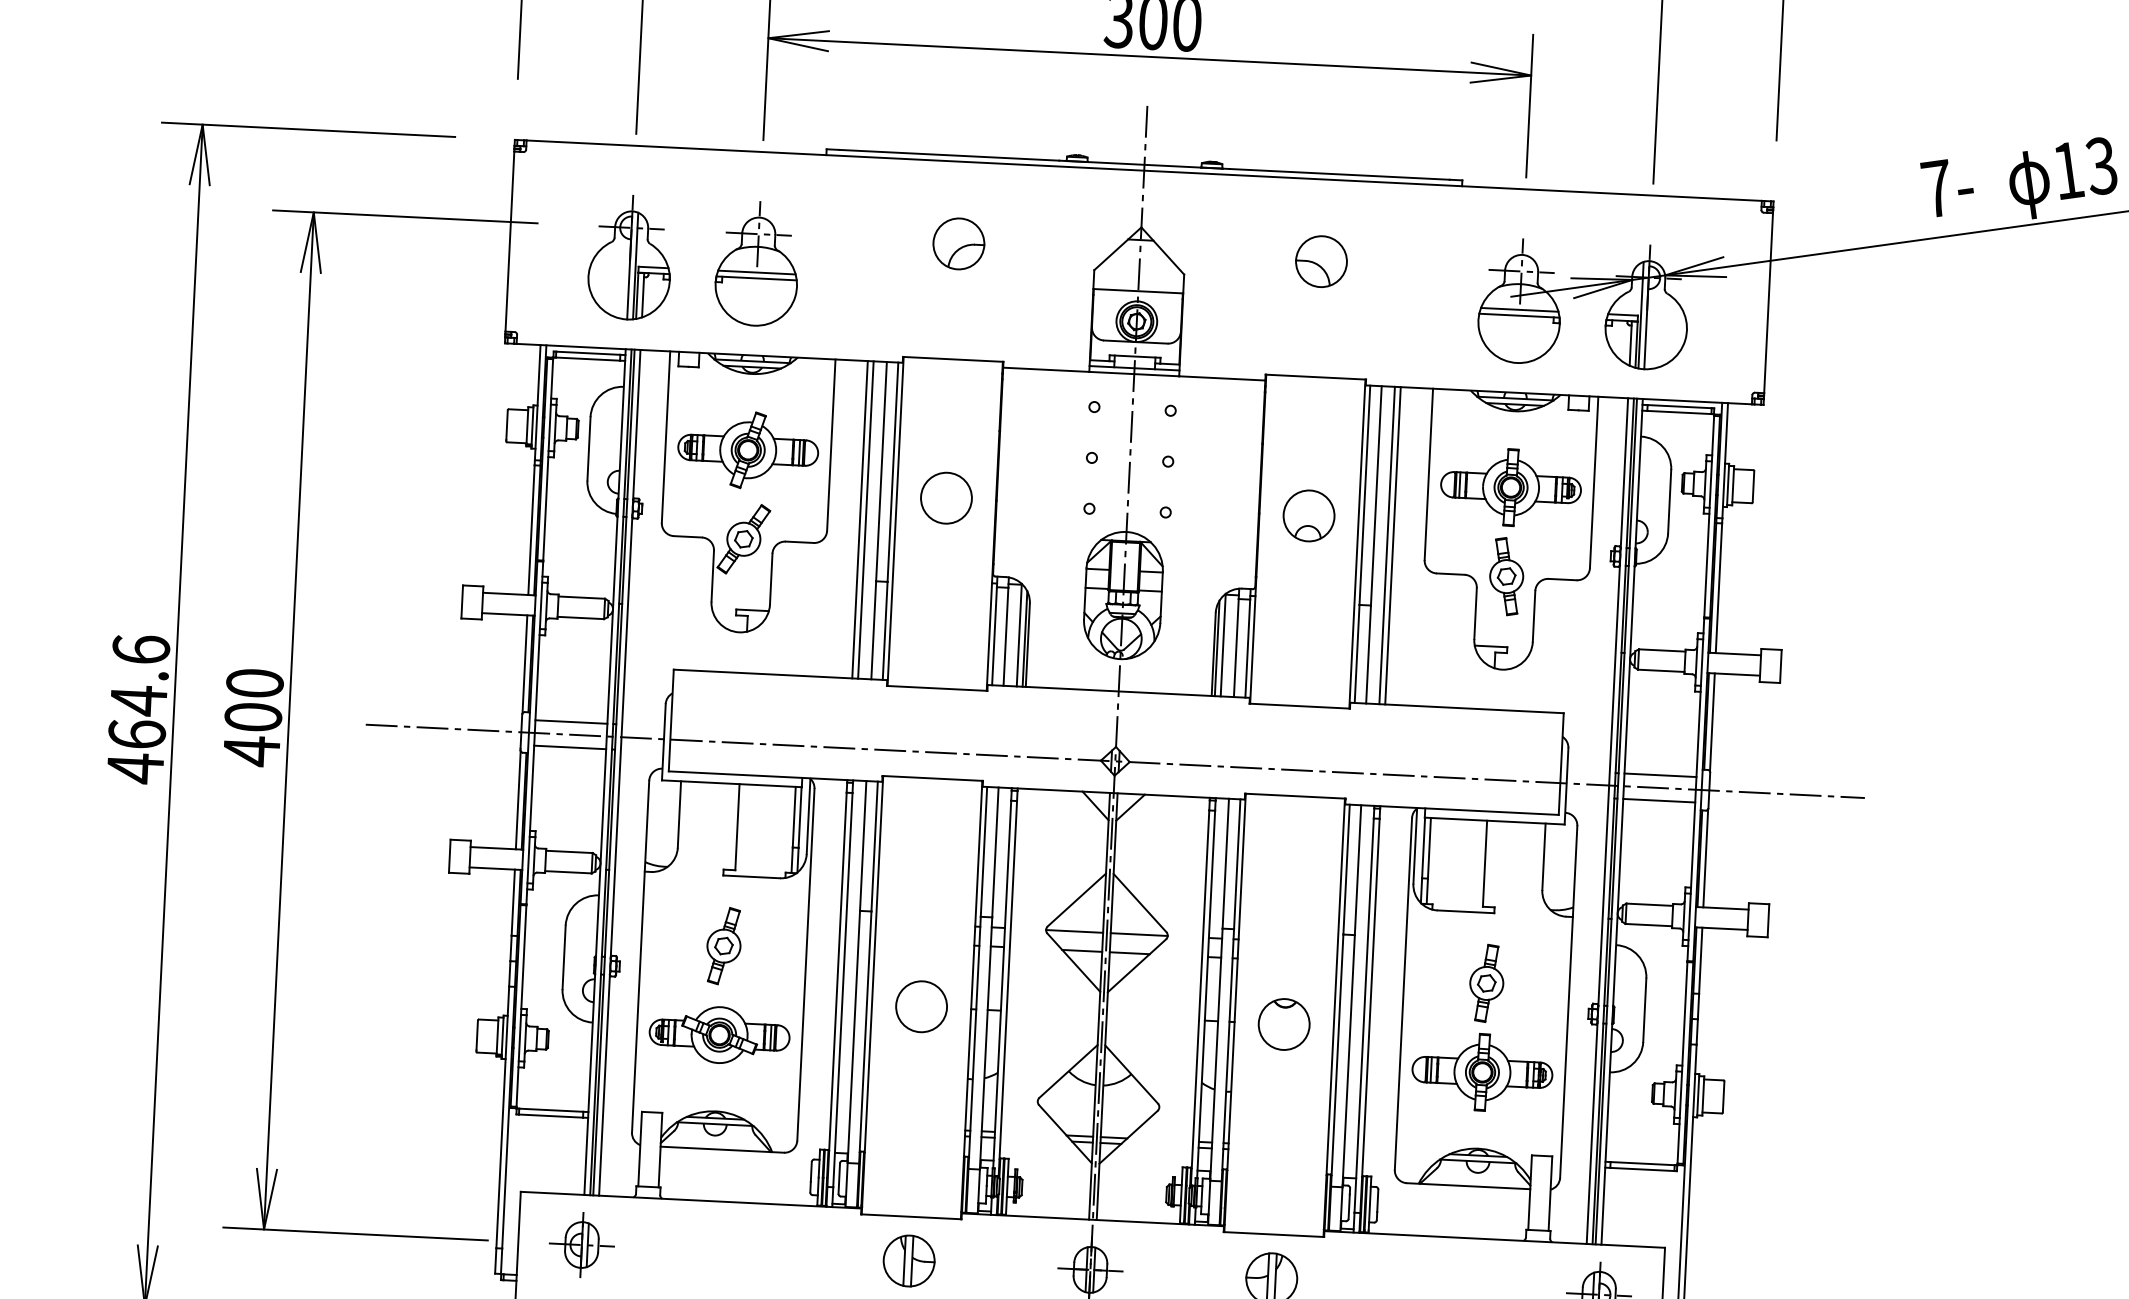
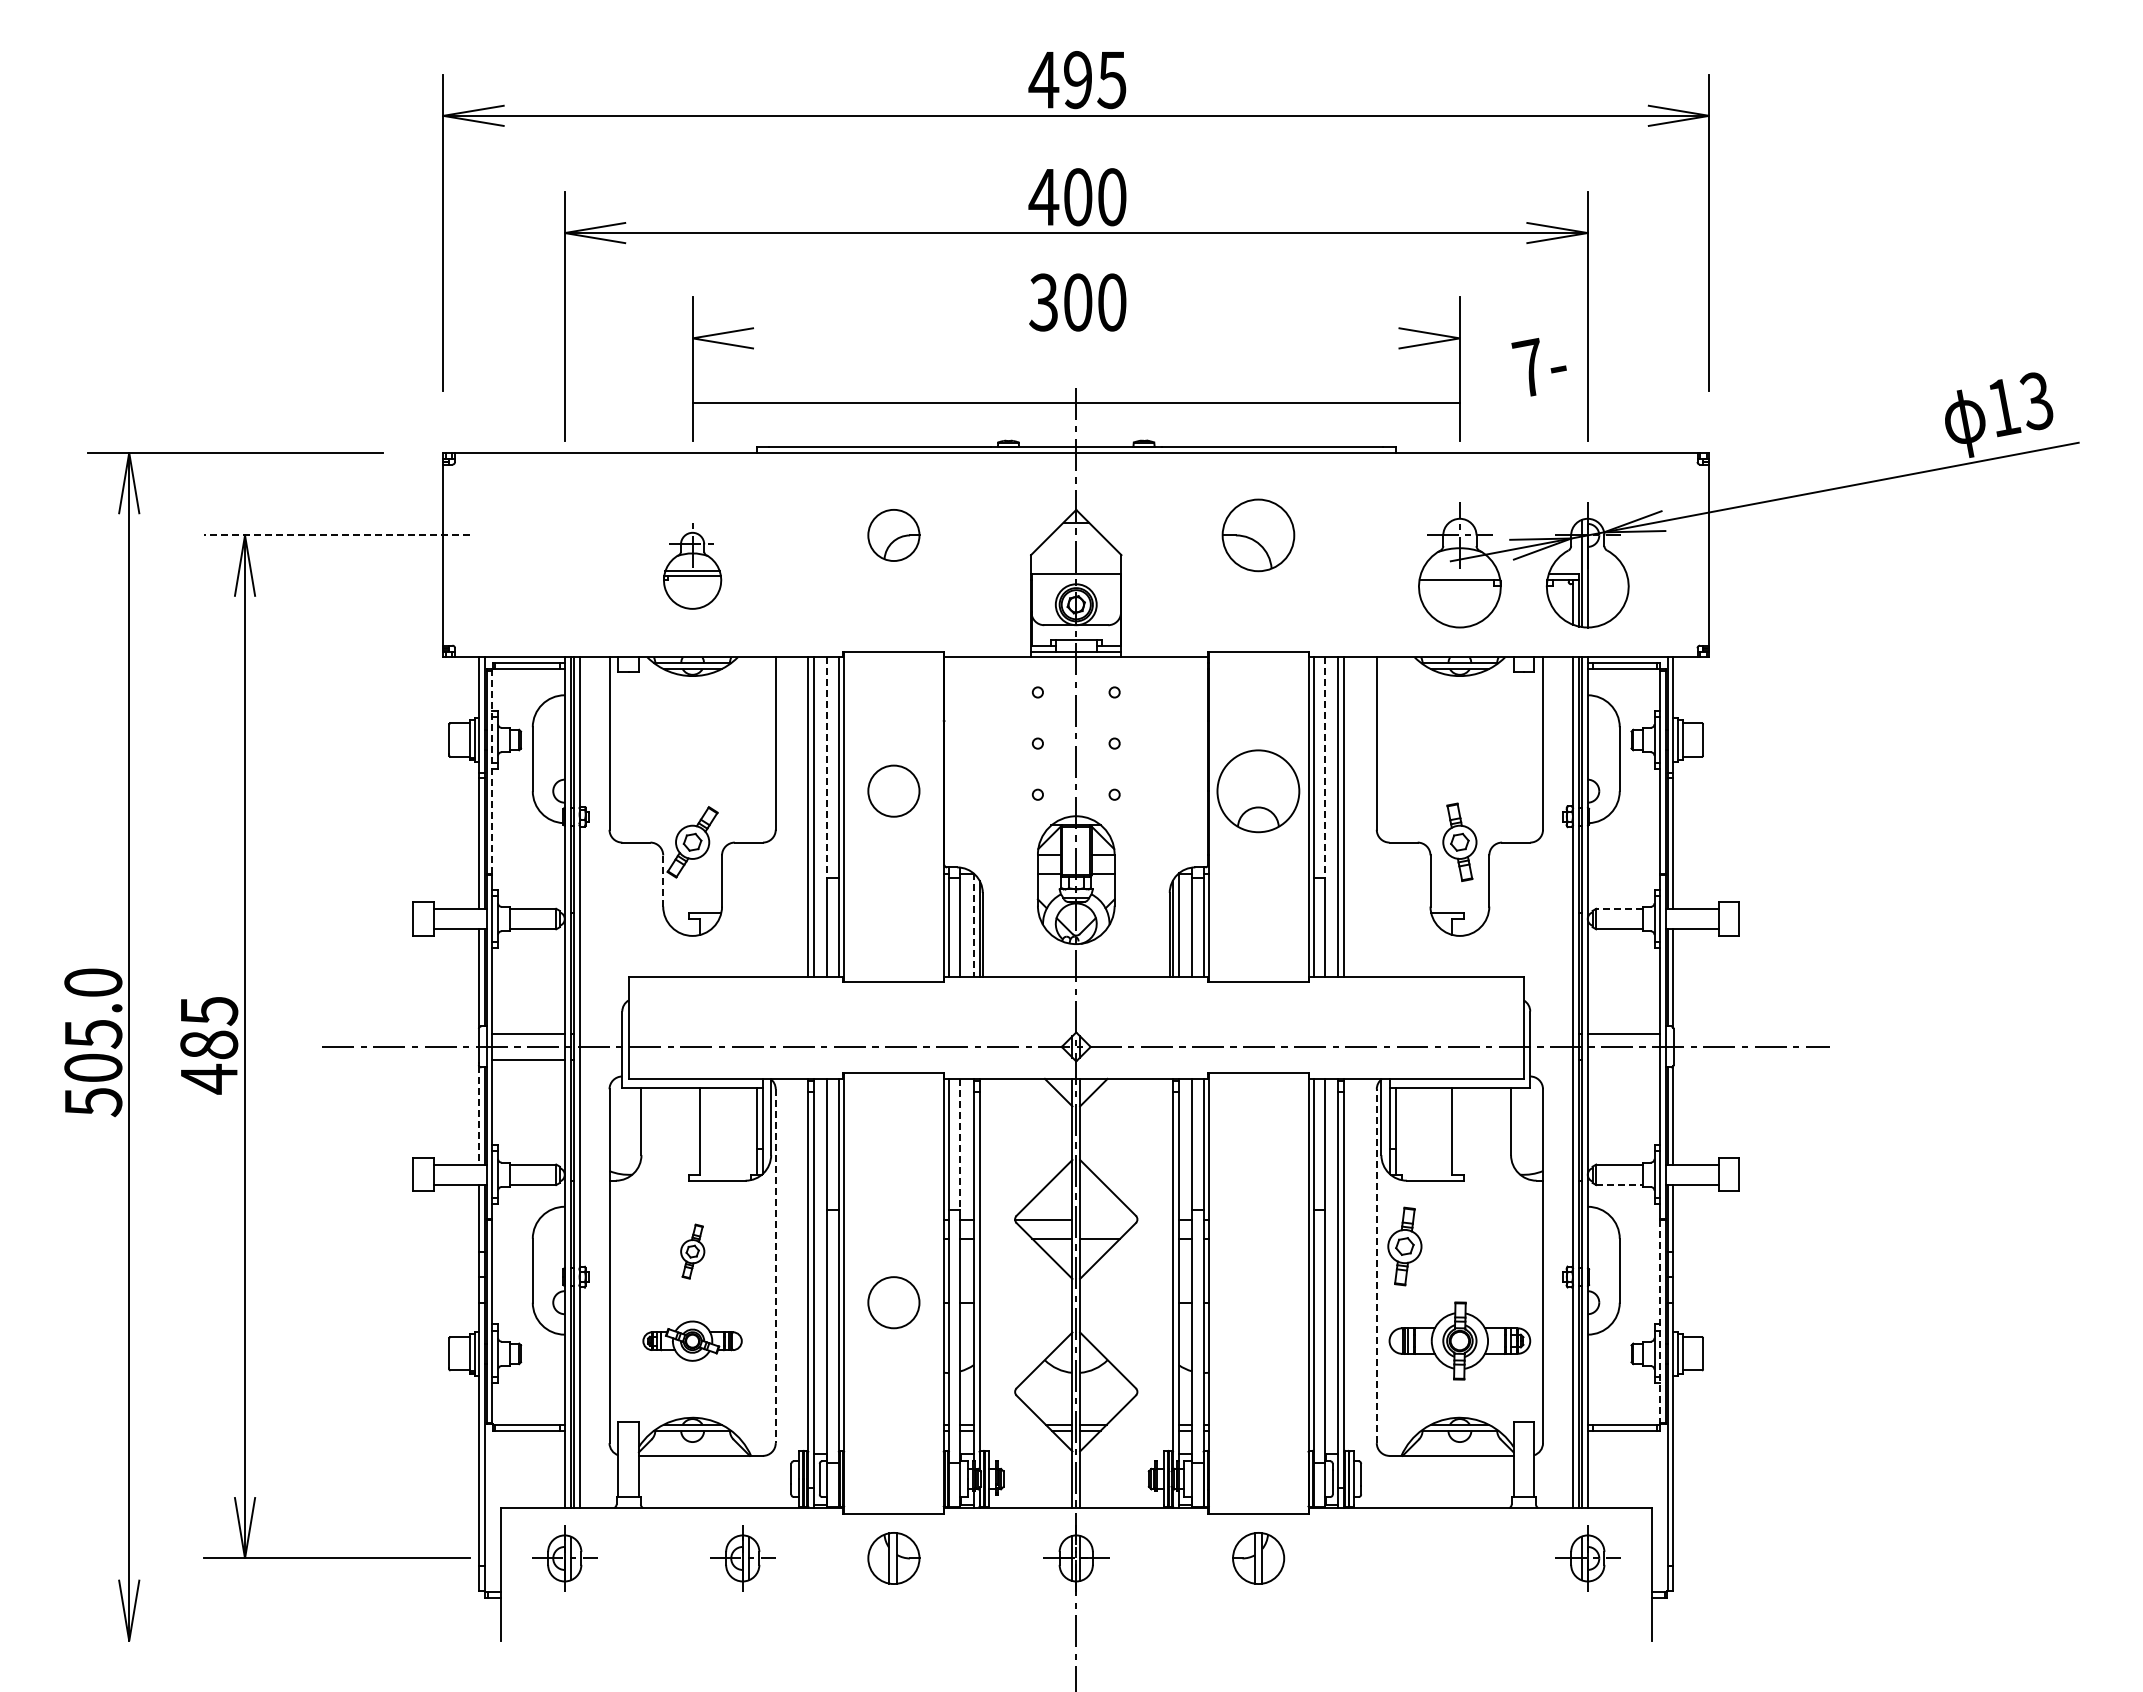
line: (1149, 56) -> (1075, 403), moved
text: (1945, 188) -> (1538, 367), moved
line: (404, 216) -> (336, 535), solid -> dashed
part: (629, 257) -> (564, 565), removed
part: (1321, 261) -> (1258, 535), size x1.4
part: (757, 264) -> (692, 565), size x0.7
line: (1519, 310) -> (1459, 574), removed
part: (748, 449) -> (692, 752), removed
line: (548, 459) -> (492, 771), solid -> dashed
line: (881, 472) -> (827, 768), solid -> dashed
part: (1510, 487) -> (1459, 752), removed
line: (1376, 496) -> (1325, 768), solid -> dashed
part: (1308, 515) -> (1258, 790), size x1.6
line: (713, 575) -> (663, 880), solid -> dashed
line: (1019, 635) -> (973, 925), solid -> dashed
line: (1662, 650) -> (1619, 908), solid -> dashed
text: (254, 699) -> (209, 1027), 400 -> 485
text: (138, 709) -> (93, 1042), 464.6 -> 505.0
line: (518, 800) -> (479, 1115), solid -> dashed
line: (1658, 800) -> (1623, 1059), removed
line: (995, 852) -> (960, 1144), solid -> dashed
line: (1649, 925) -> (1620, 1185), solid -> dashed
line: (1138, 934) -> (1108, 1219), removed
part: (723, 946) -> (692, 1251), size x0.7
line: (805, 965) -> (775, 1266), solid -> dashed
part: (1486, 983) -> (1404, 1246), moved
line: (1403, 994) -> (1376, 1266), solid -> dashed
part: (1284, 1024) -> (1258, 1302), removed
part: (719, 1035) -> (692, 1341), size x0.7
line: (1682, 1063) -> (1660, 1322), solid -> dashed
part: (758, 1253) -> (742, 1558), added

